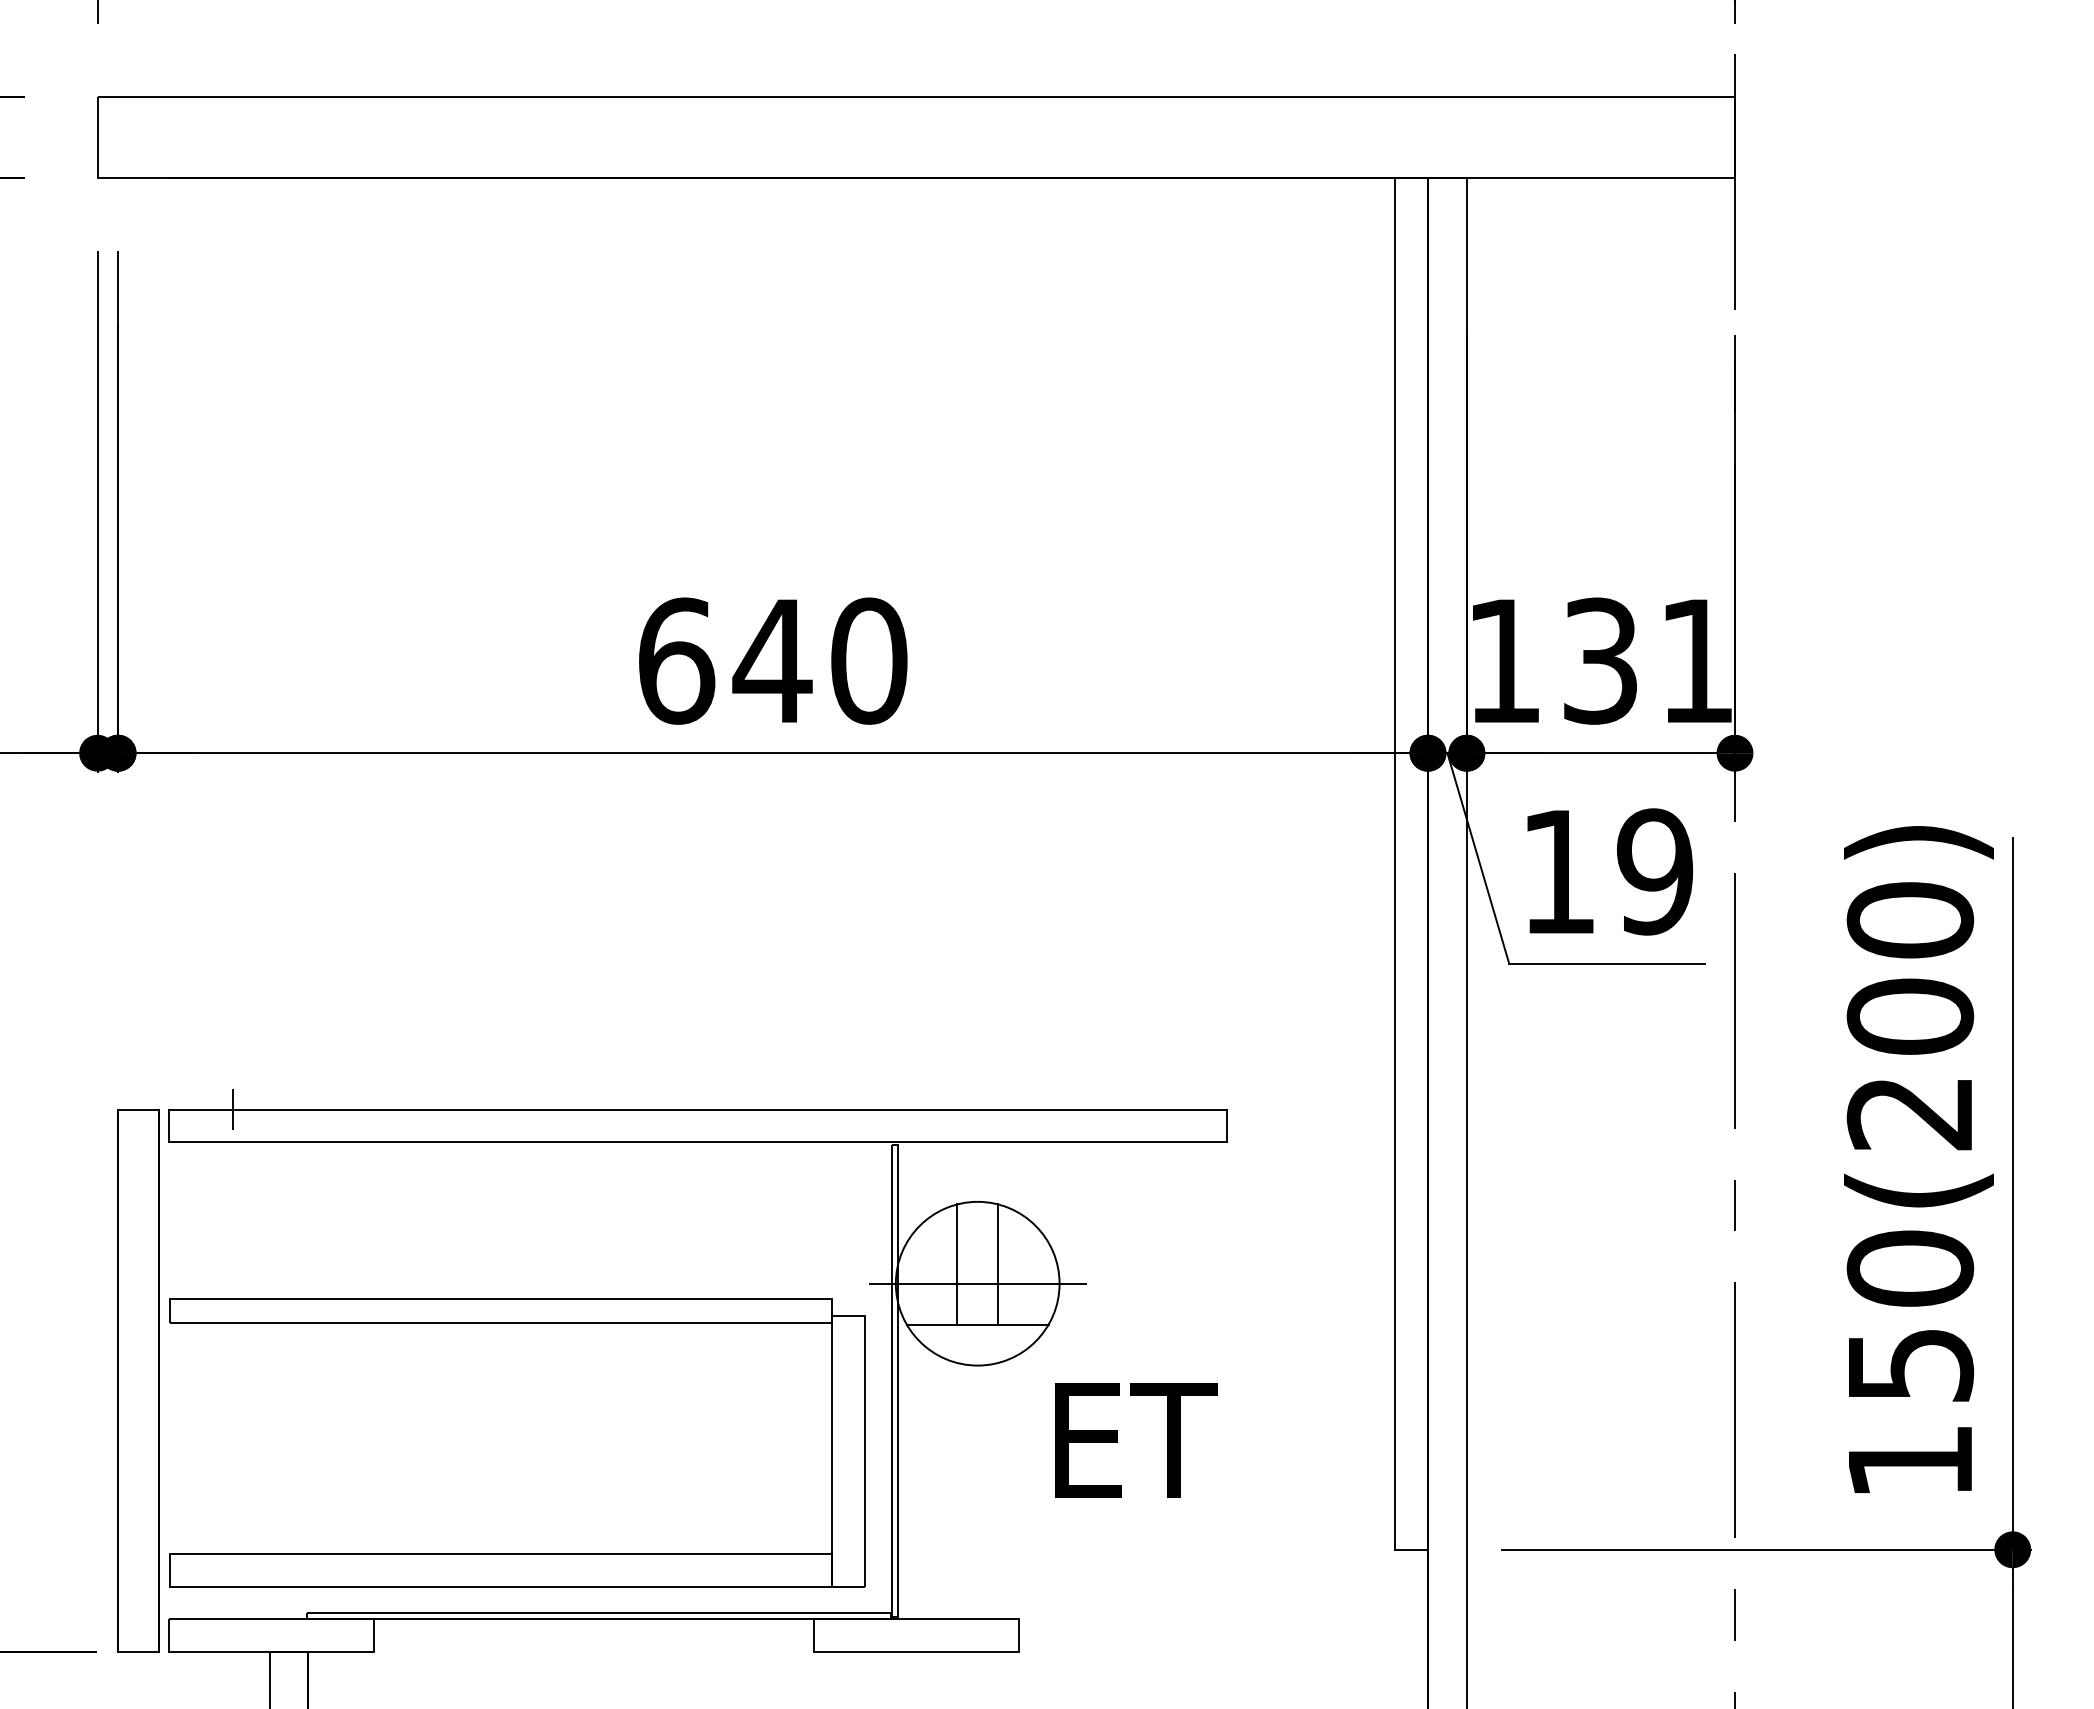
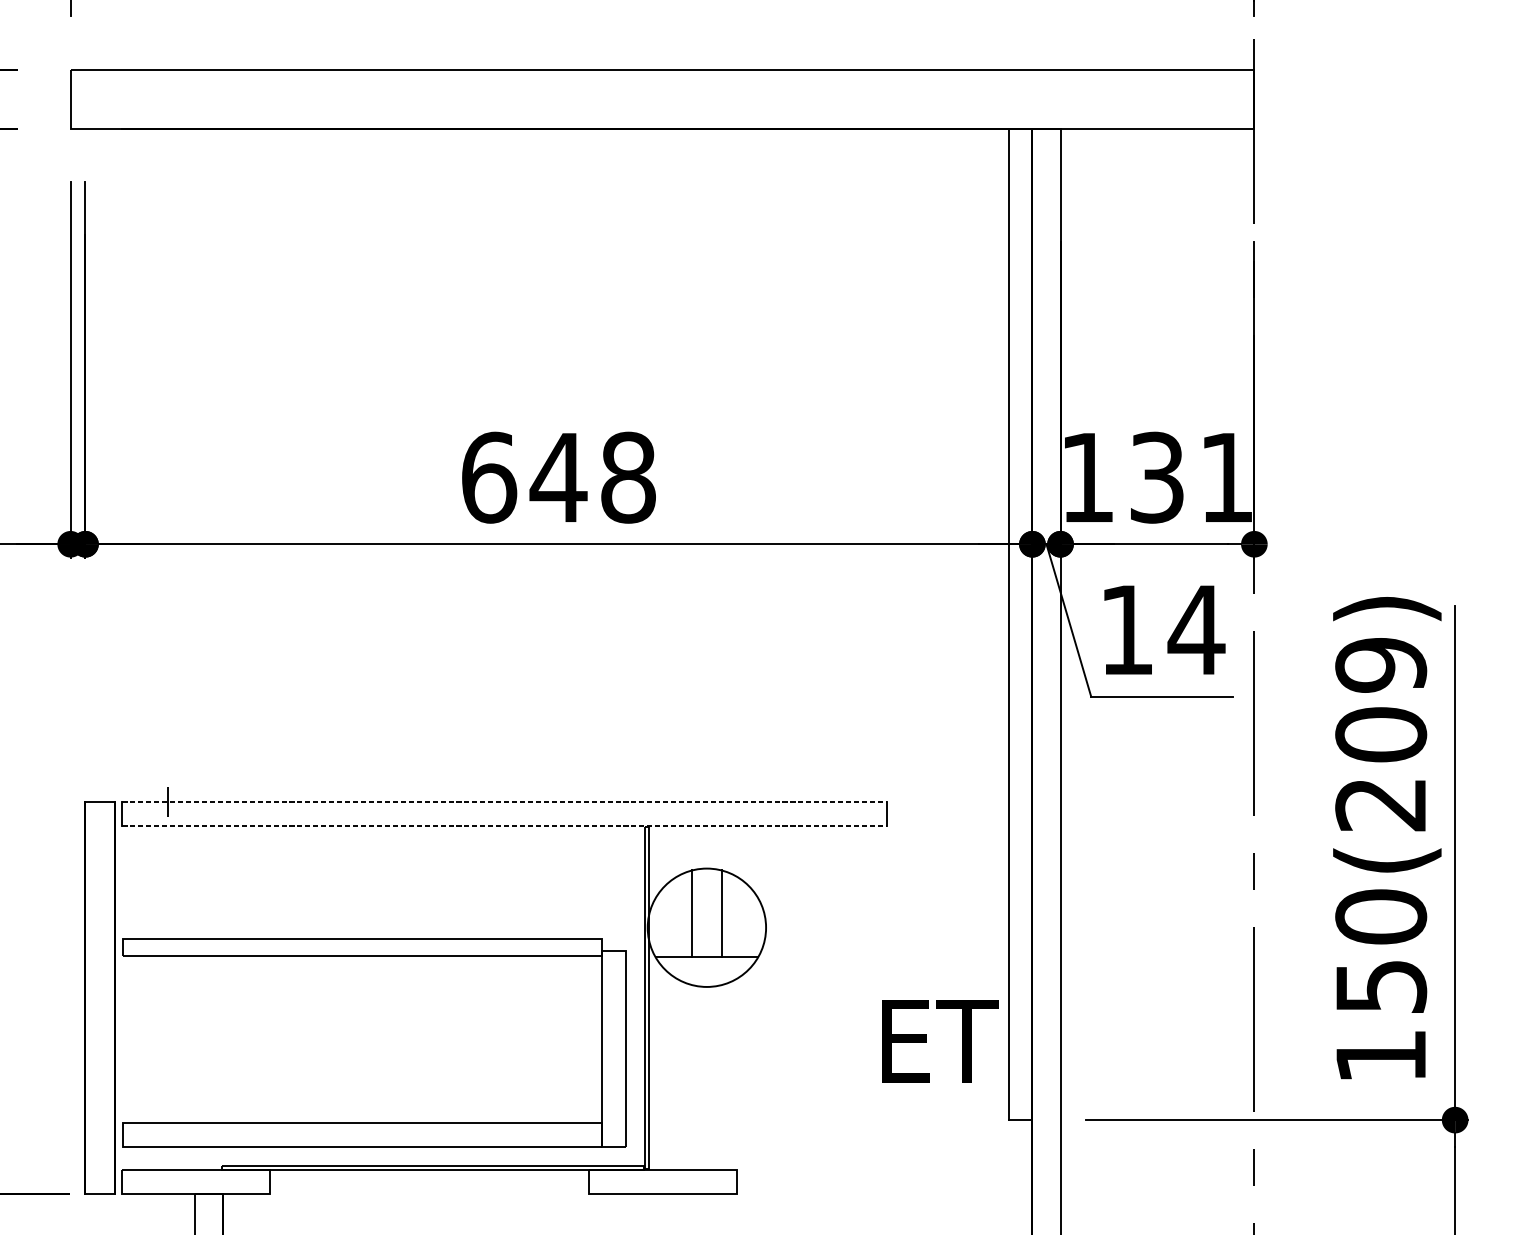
text: (869, 660) -> (628, 477), 640 -> 648
text: (1654, 871) -> (1196, 629), 19 -> 14
text: (1910, 920) -> (1381, 665), 150(200) -> 150(209)
line: (698, 1109) -> (505, 801), solid -> dashed
line: (698, 1142) -> (505, 825), solid -> dashed
line: (977, 1283) -> (706, 927), removed
text: (1136, 1440) -> (940, 1041), moved

